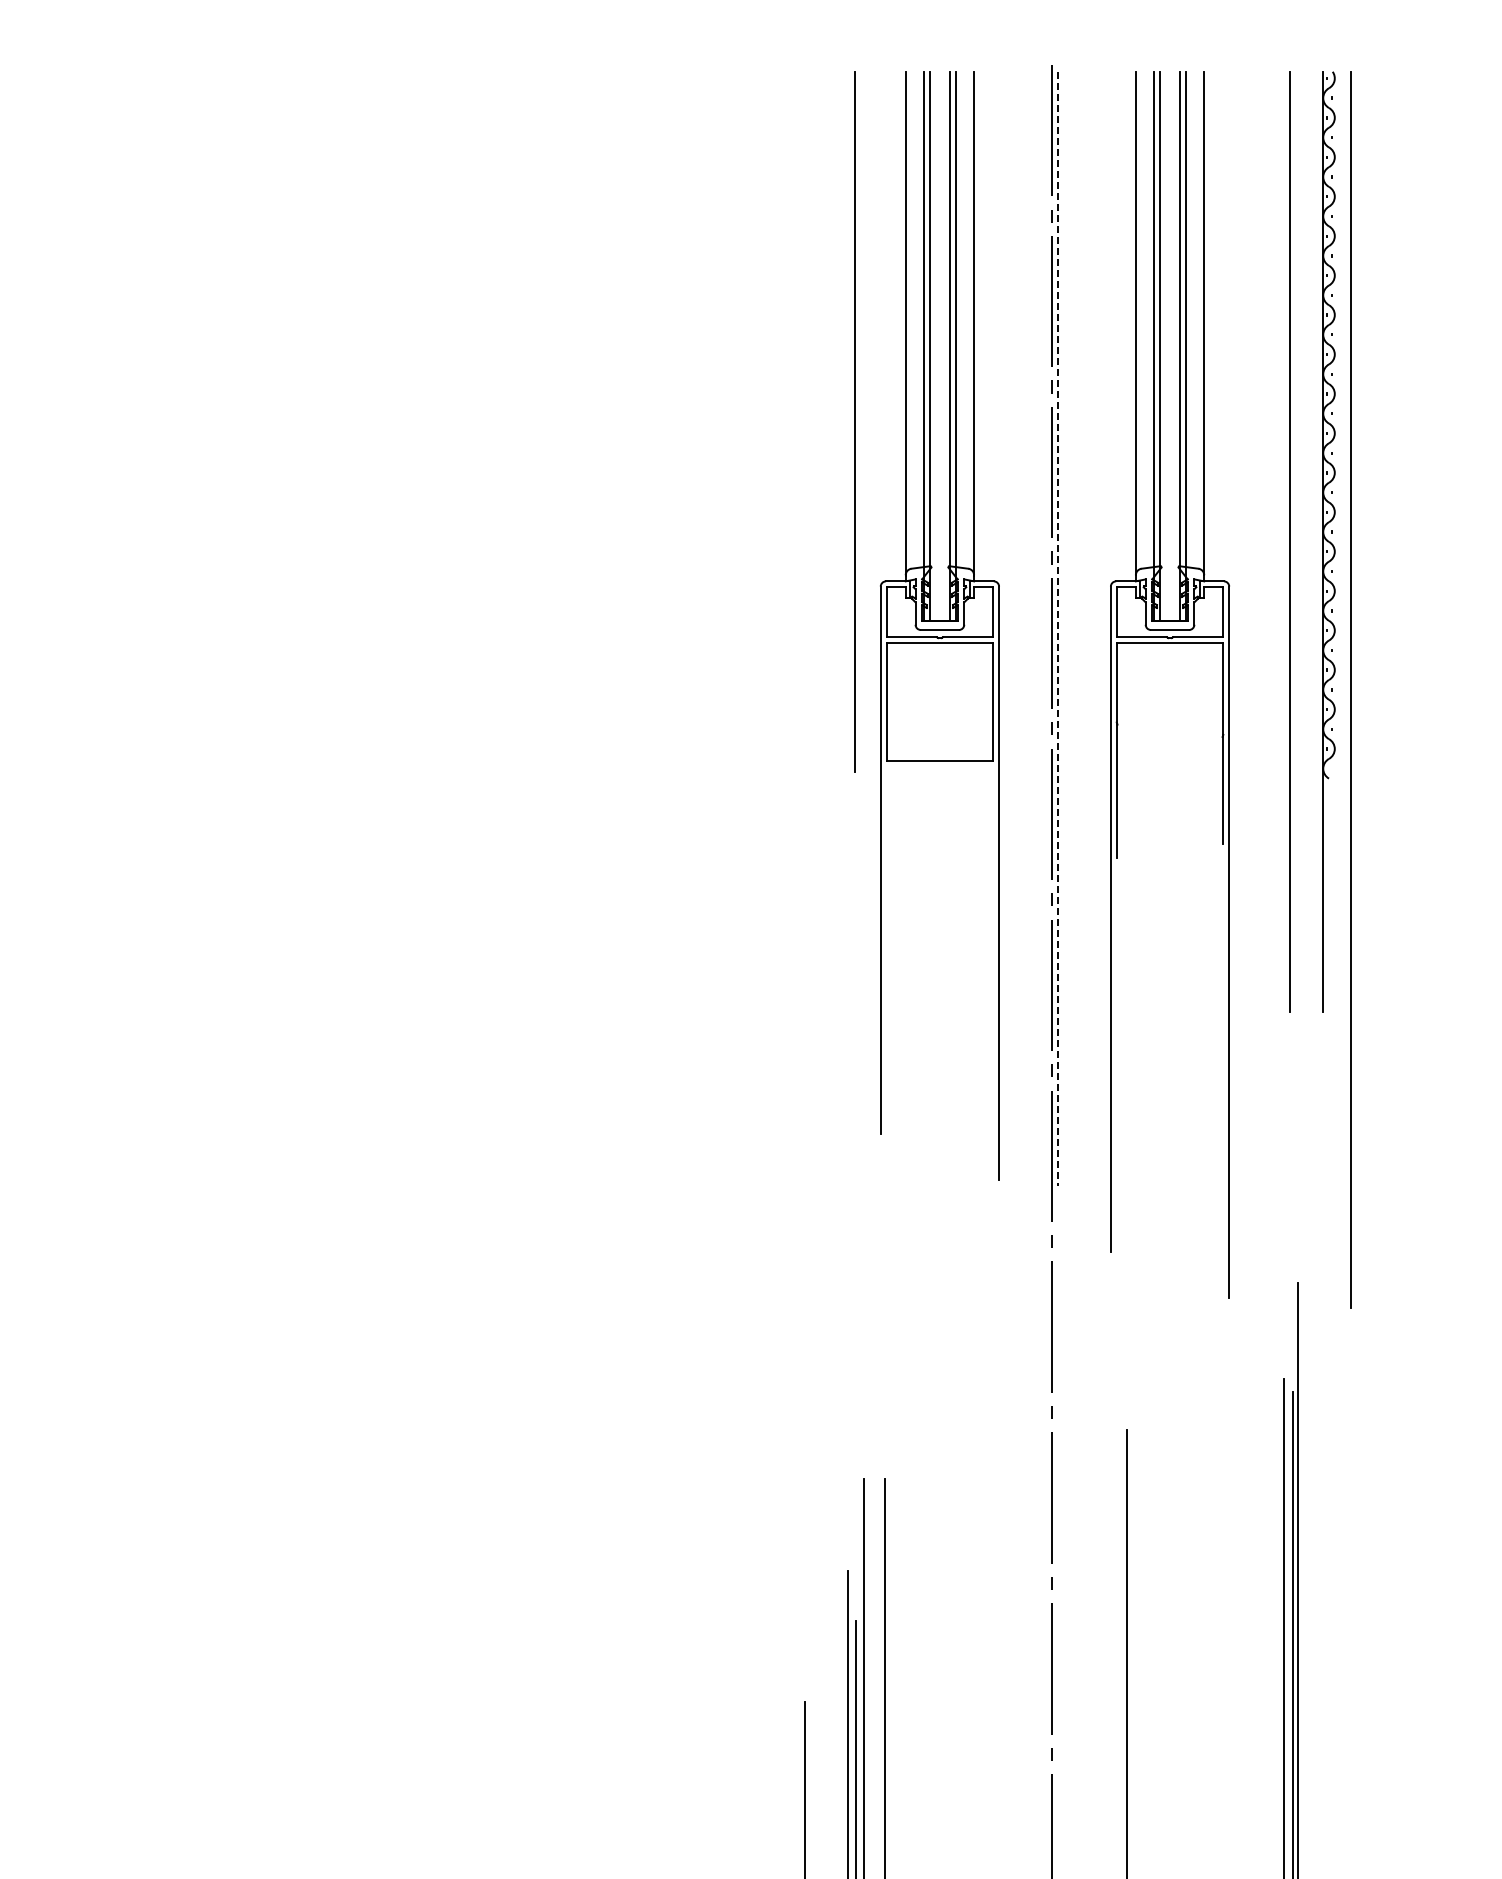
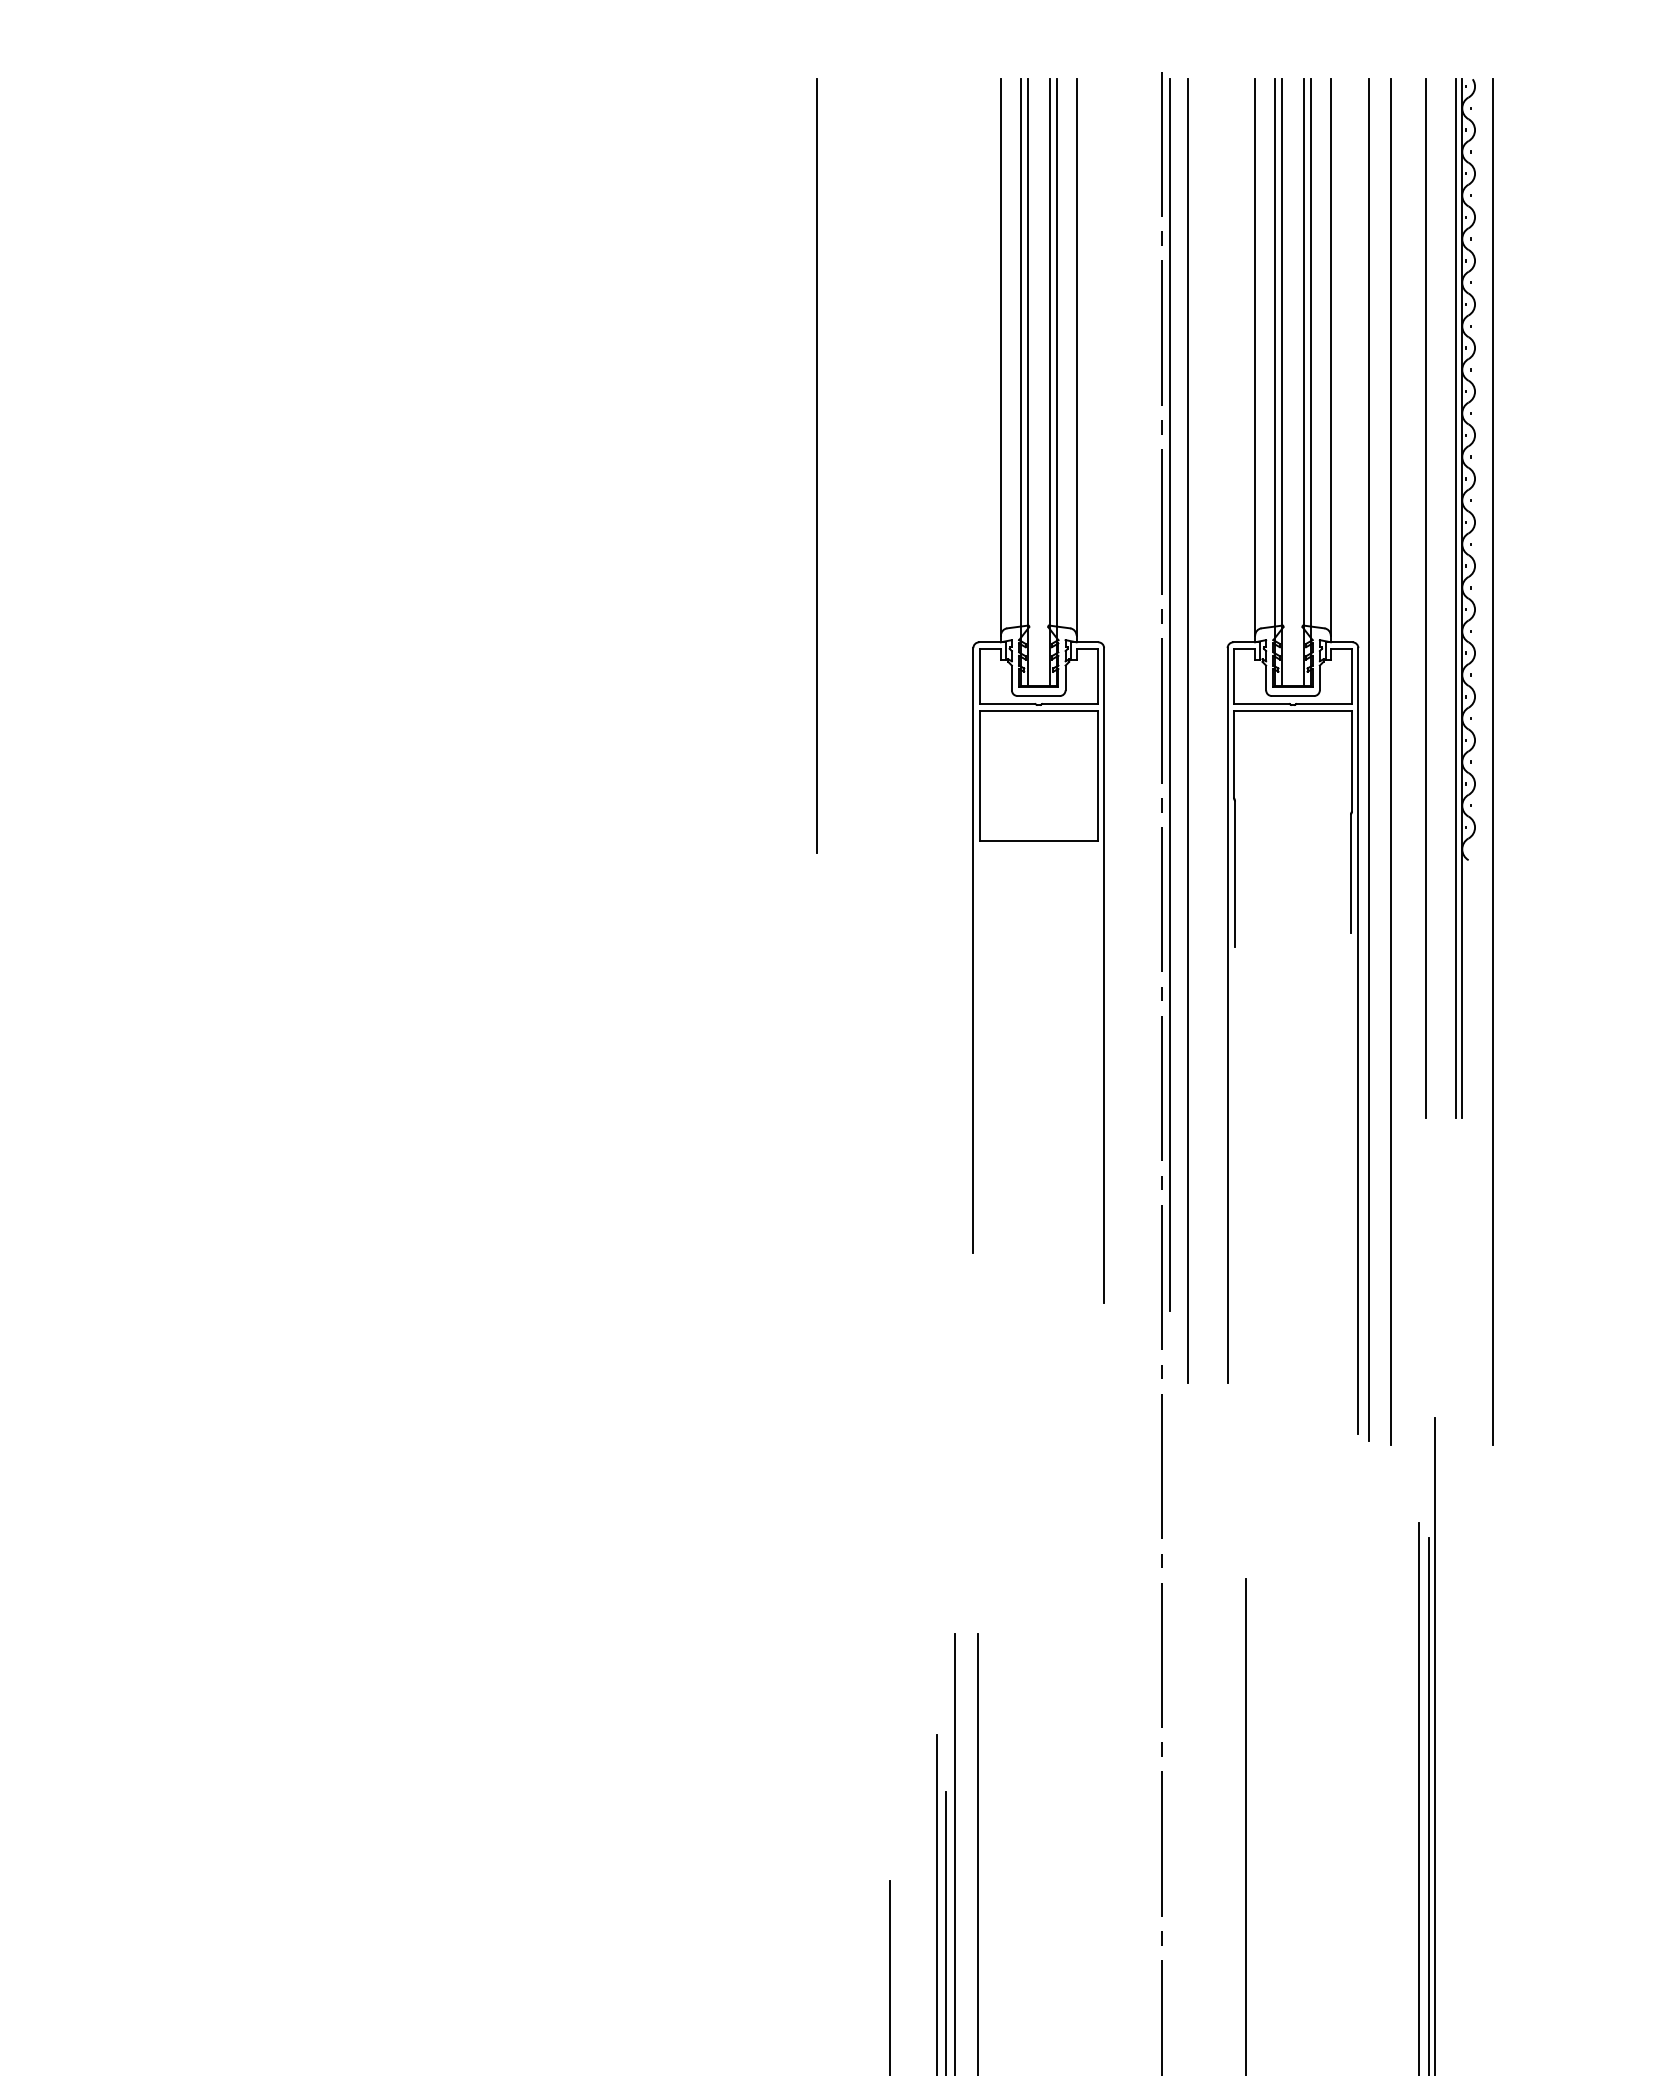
line: (854, 421) -> (816, 465), moved
line: (1317, 541) -> (1455, 598), added
line: (1058, 629) -> (1169, 695), dashed -> solid
line: (1074, 661) -> (1187, 730), added
line: (1239, 687) -> (1369, 759), added
line: (1258, 689) -> (1390, 761), added

